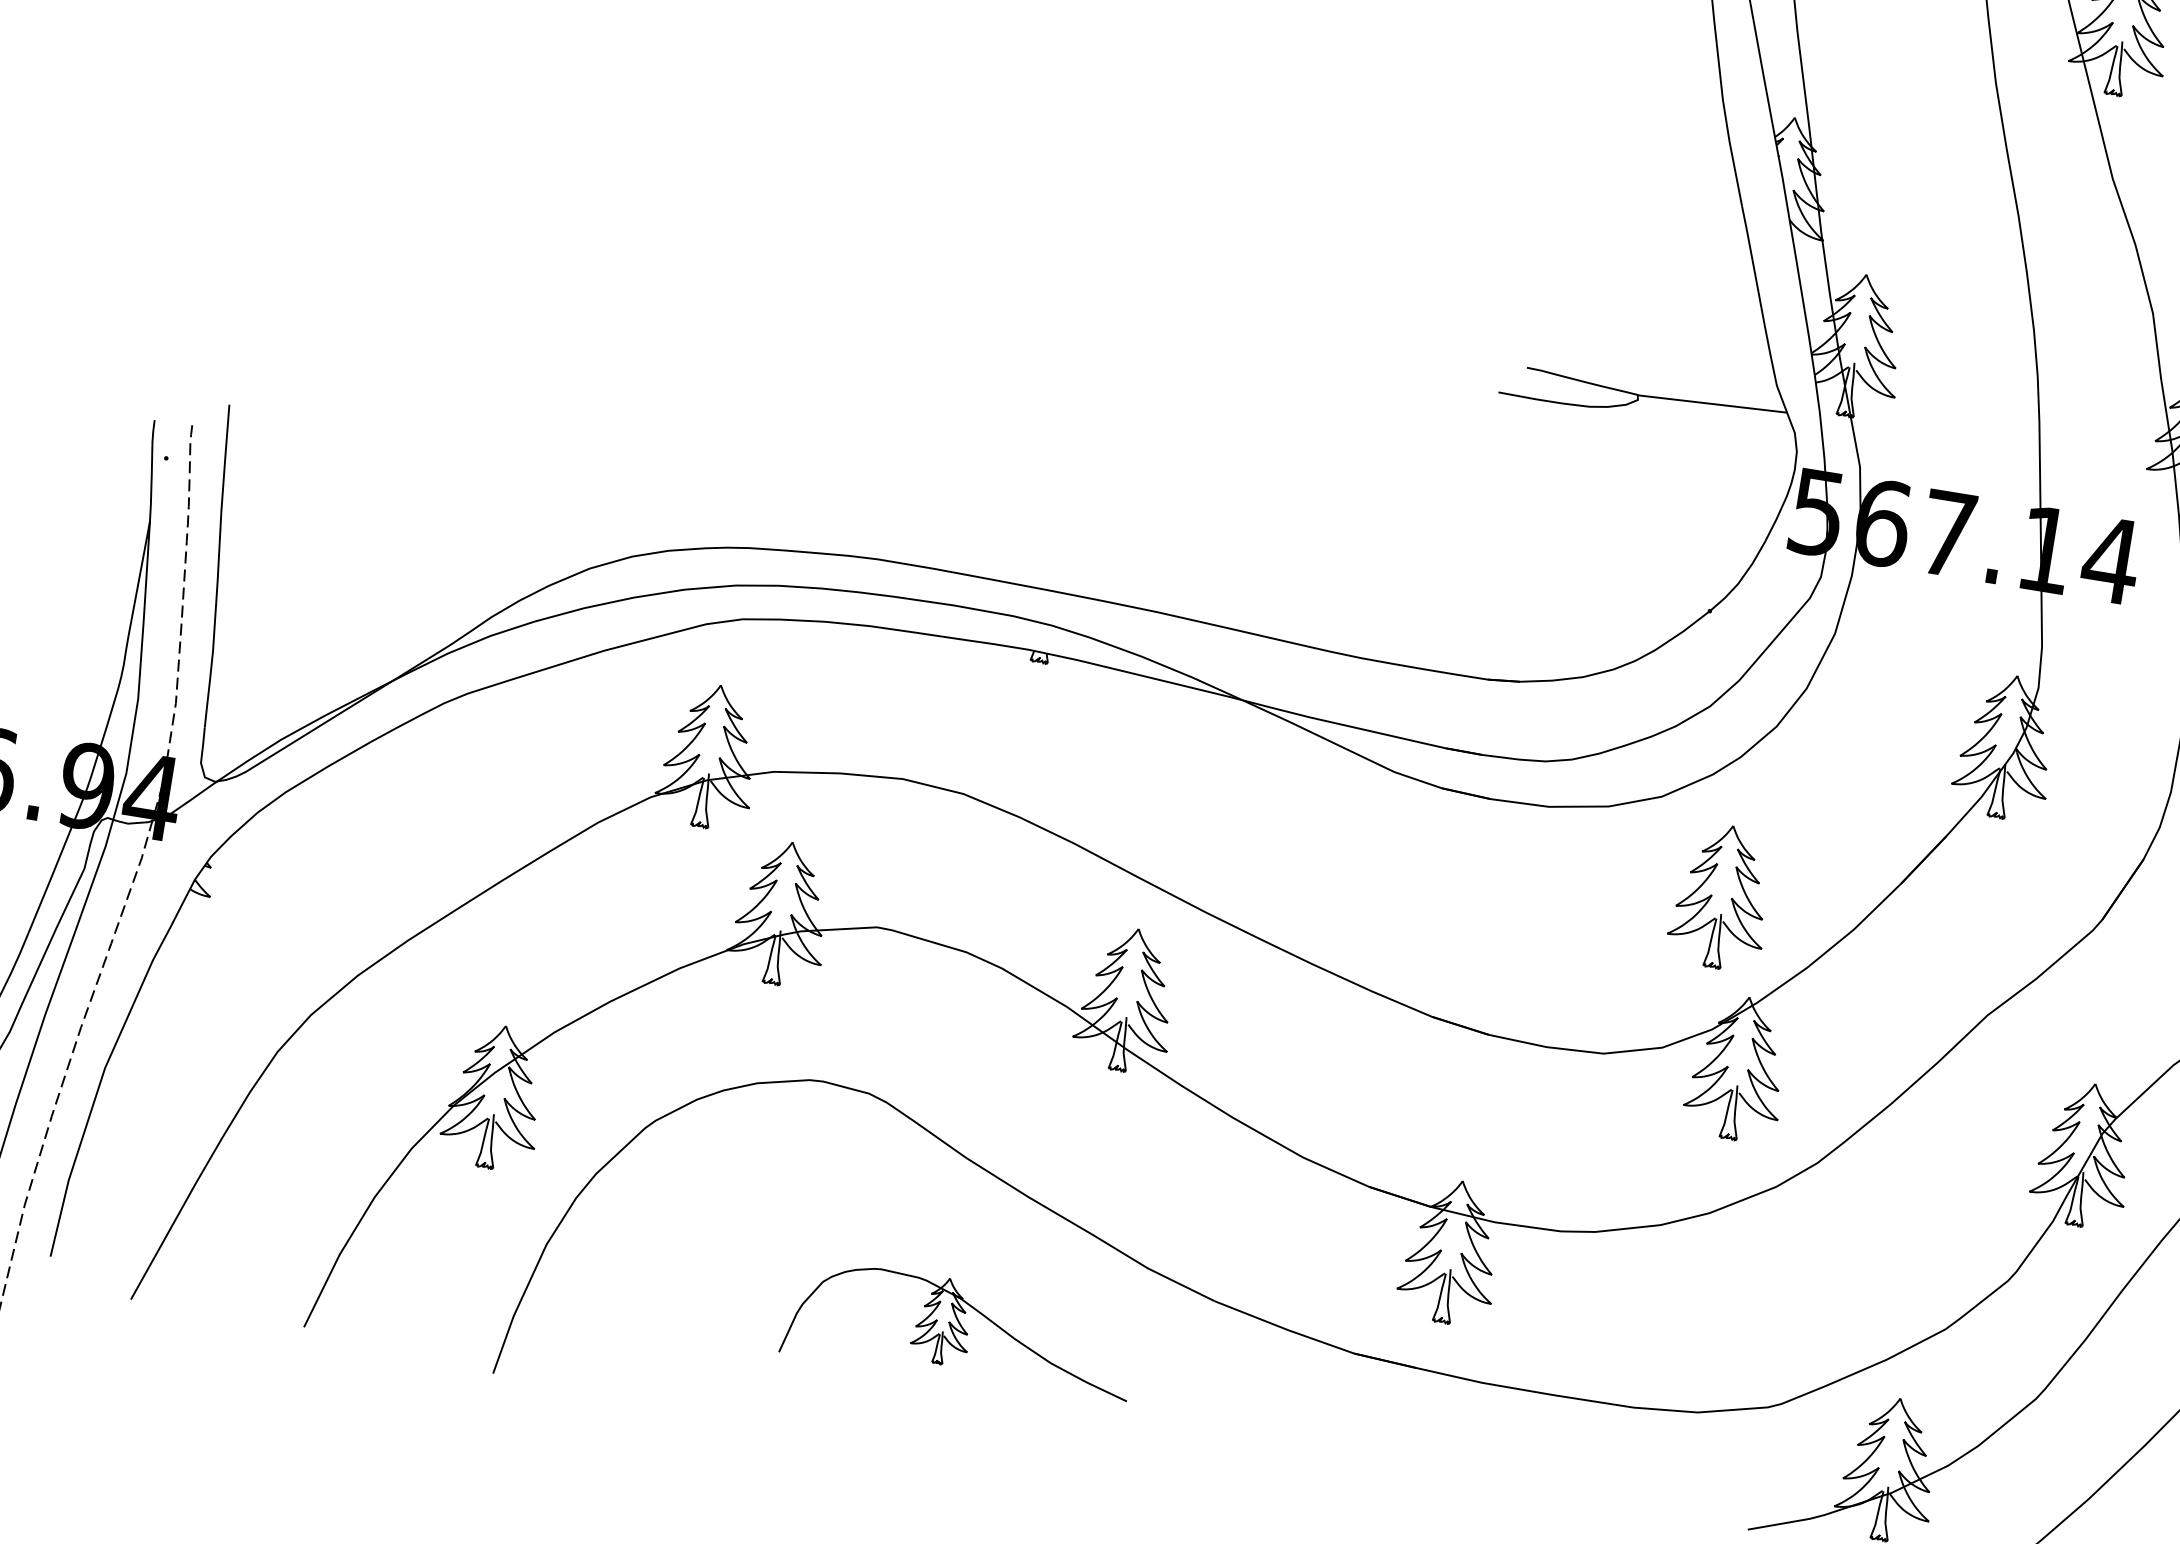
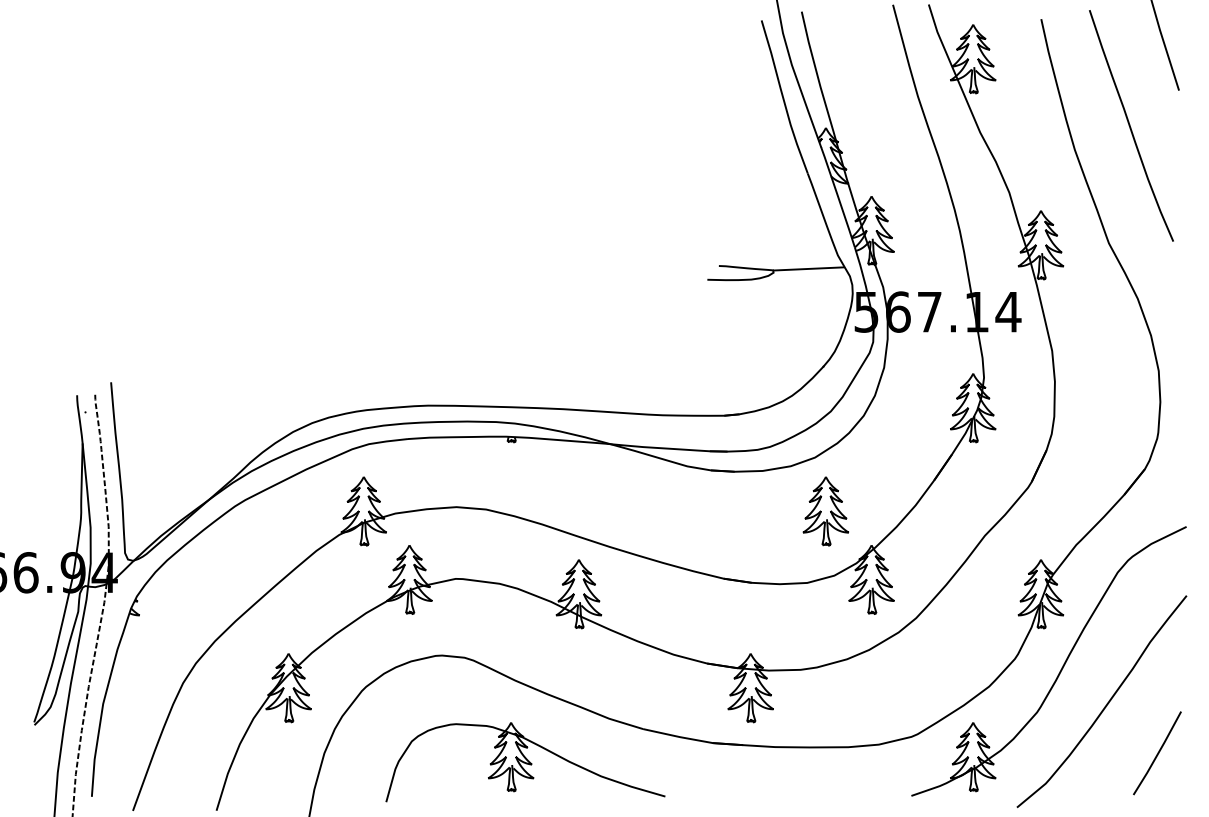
part: (1720, 897) -> (825, 511), moved
part: (959, 1330) -> (525, 762), size x1.67

